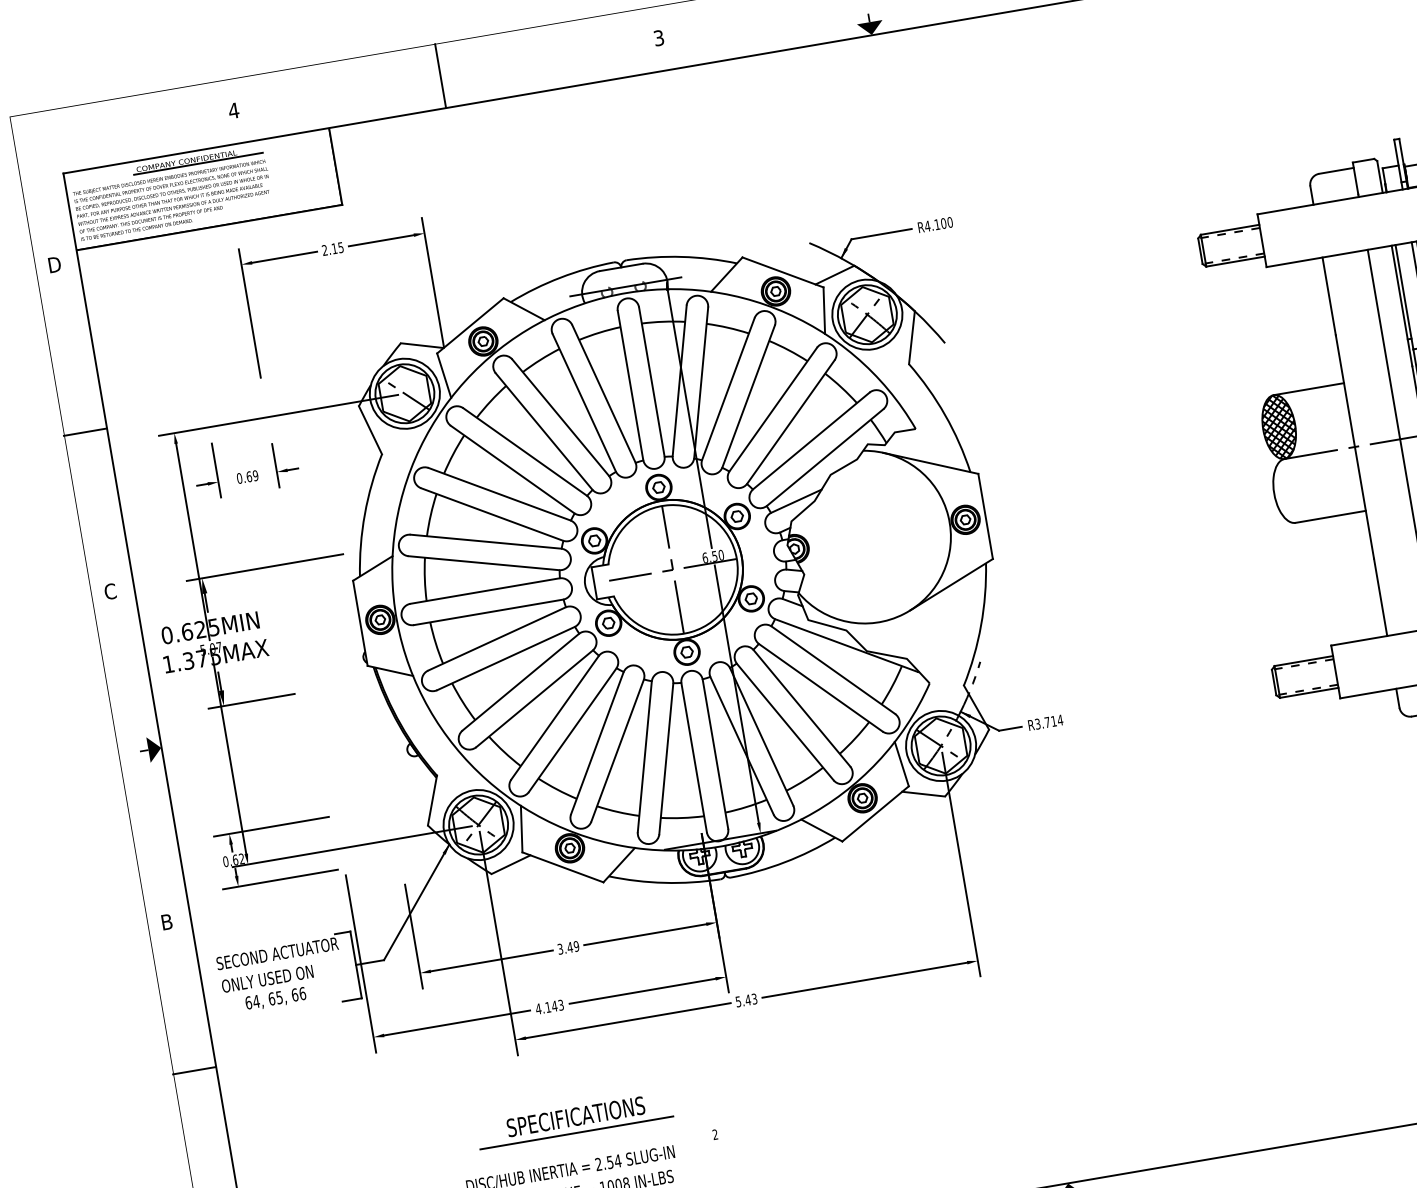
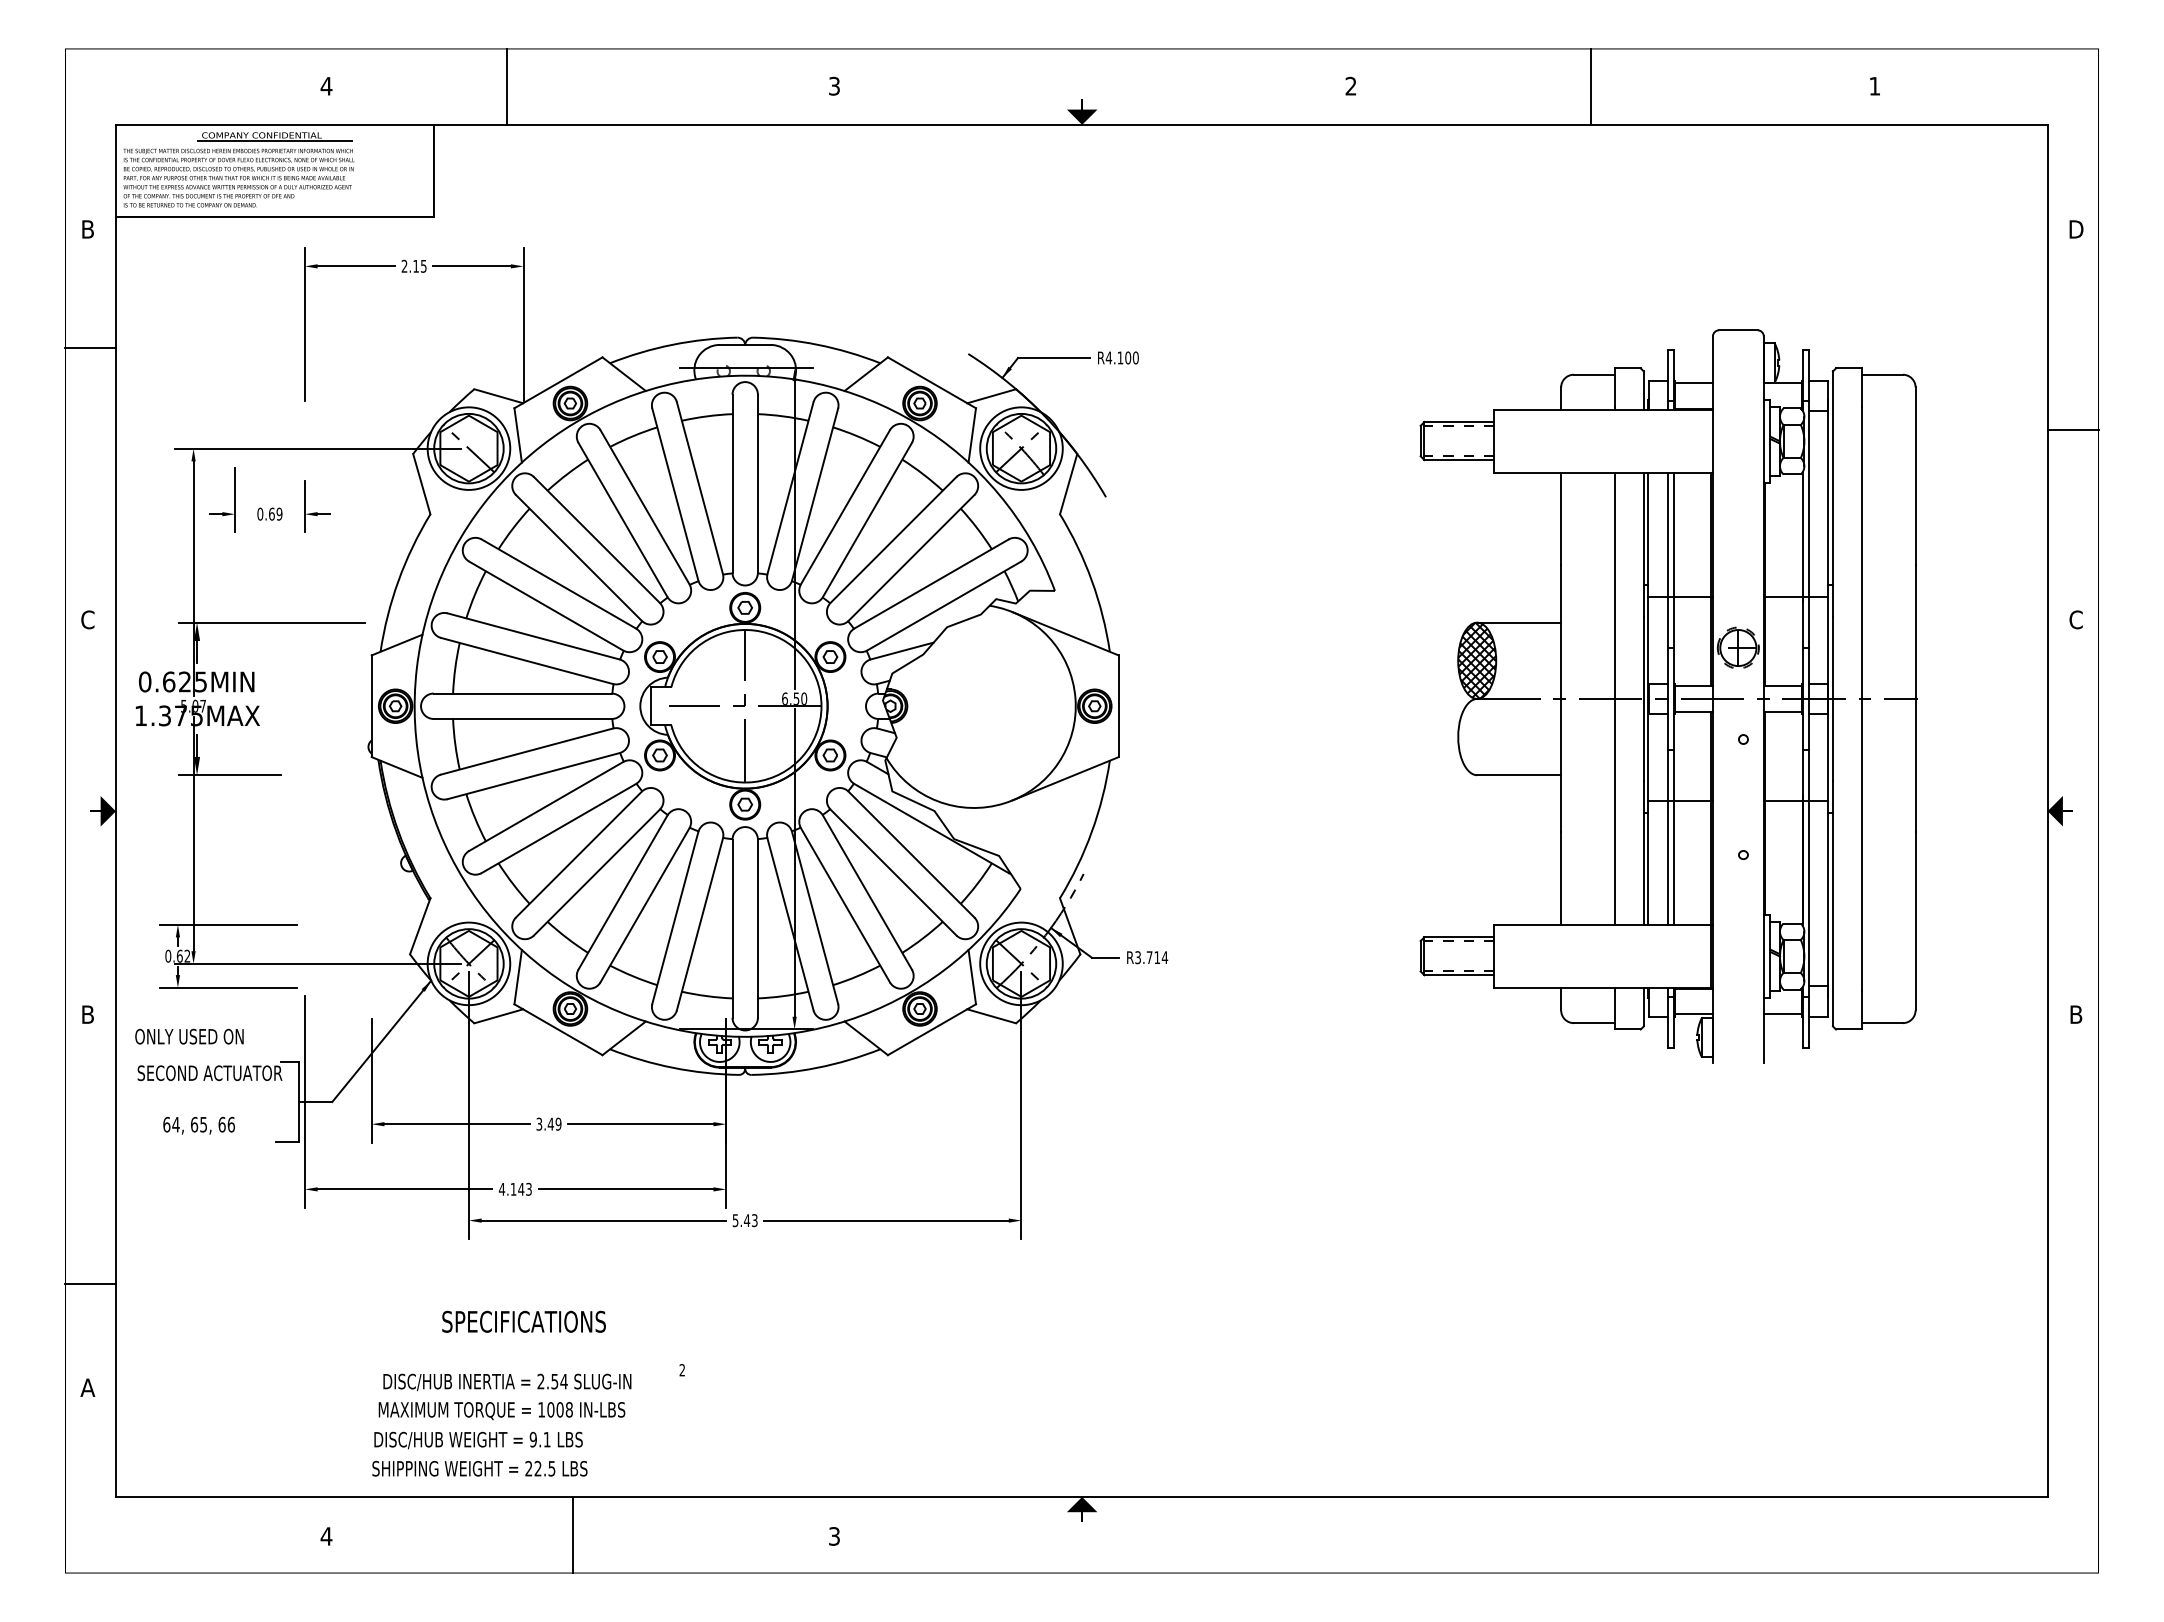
line: (440, 75) -> (507, 86), moved
text: (55, 264) -> (88, 229), D -> B
line: (84, 432) -> (89, 347), moved
text: (267, 978) -> (189, 1036), moved
line: (193, 1070) -> (89, 1283), moved
line: (576, 1132) -> (521, 1340), removed

